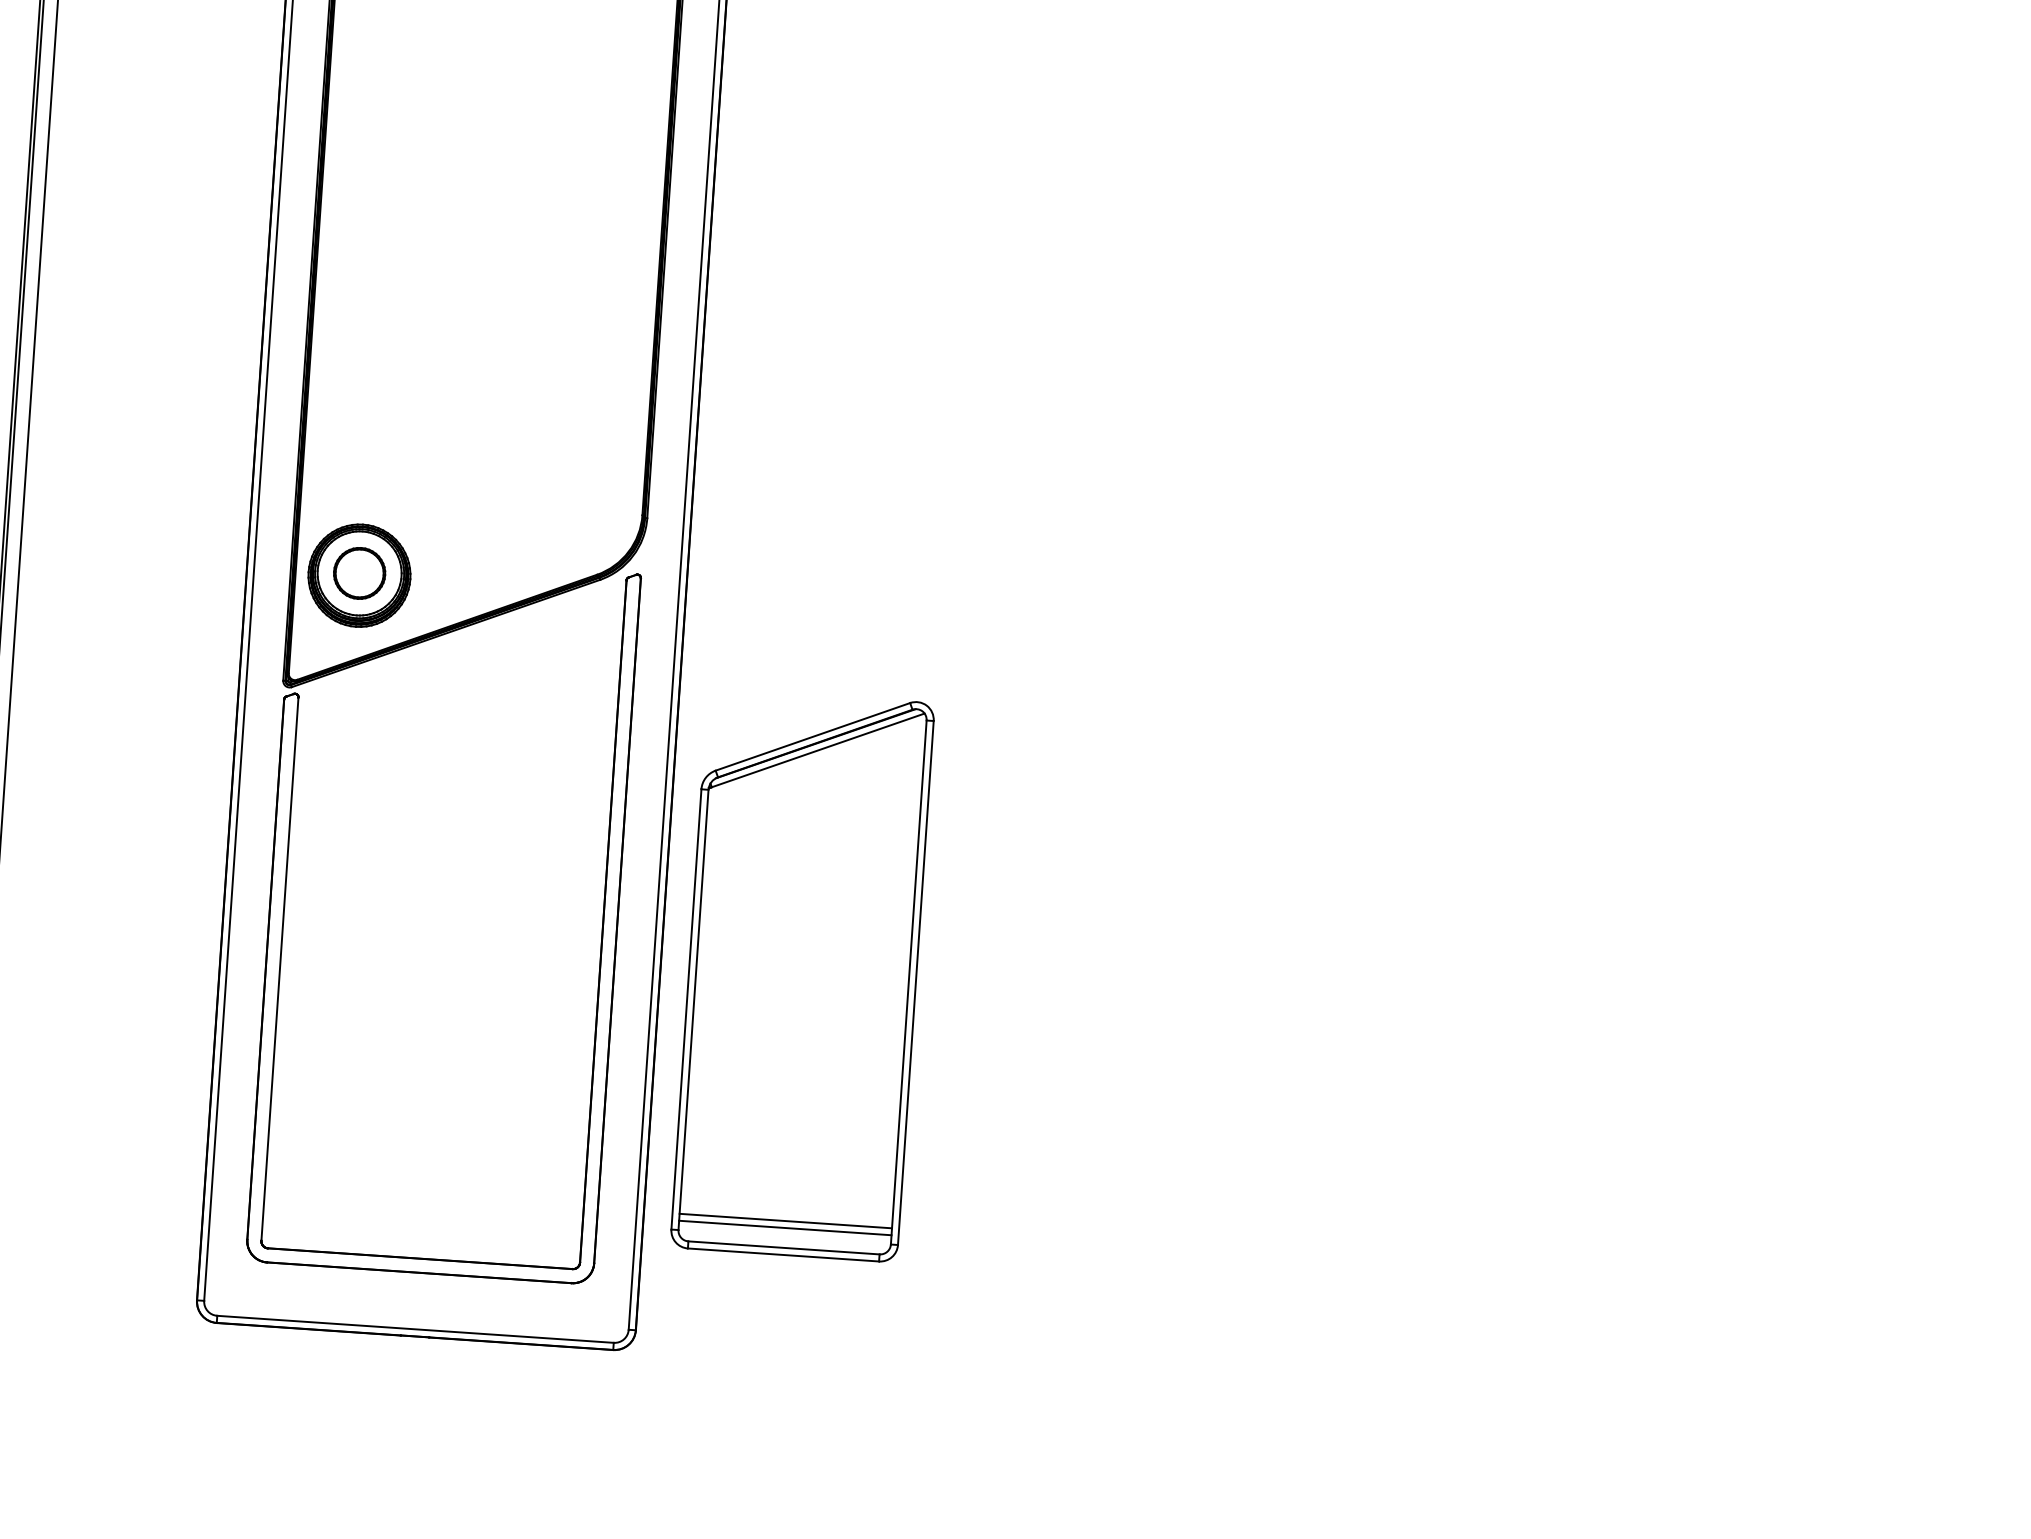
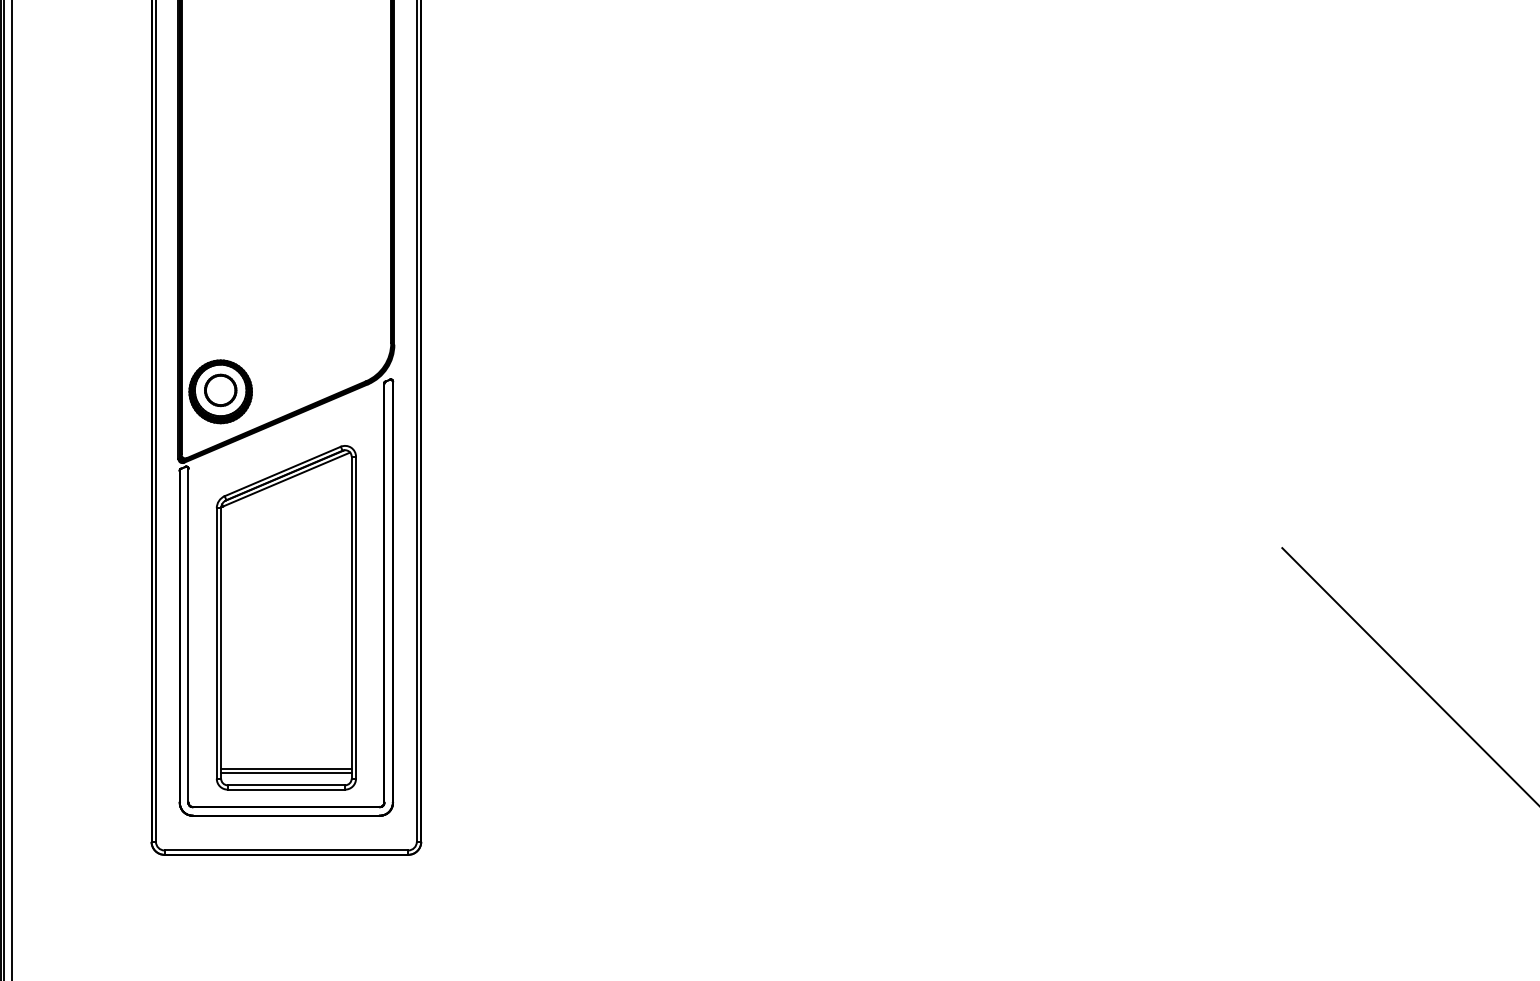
part: (801, 974) -> (285, 617), moved

